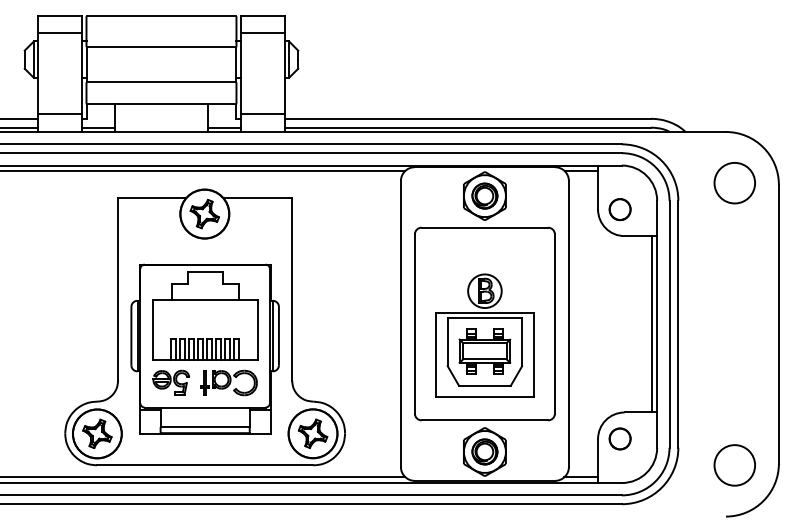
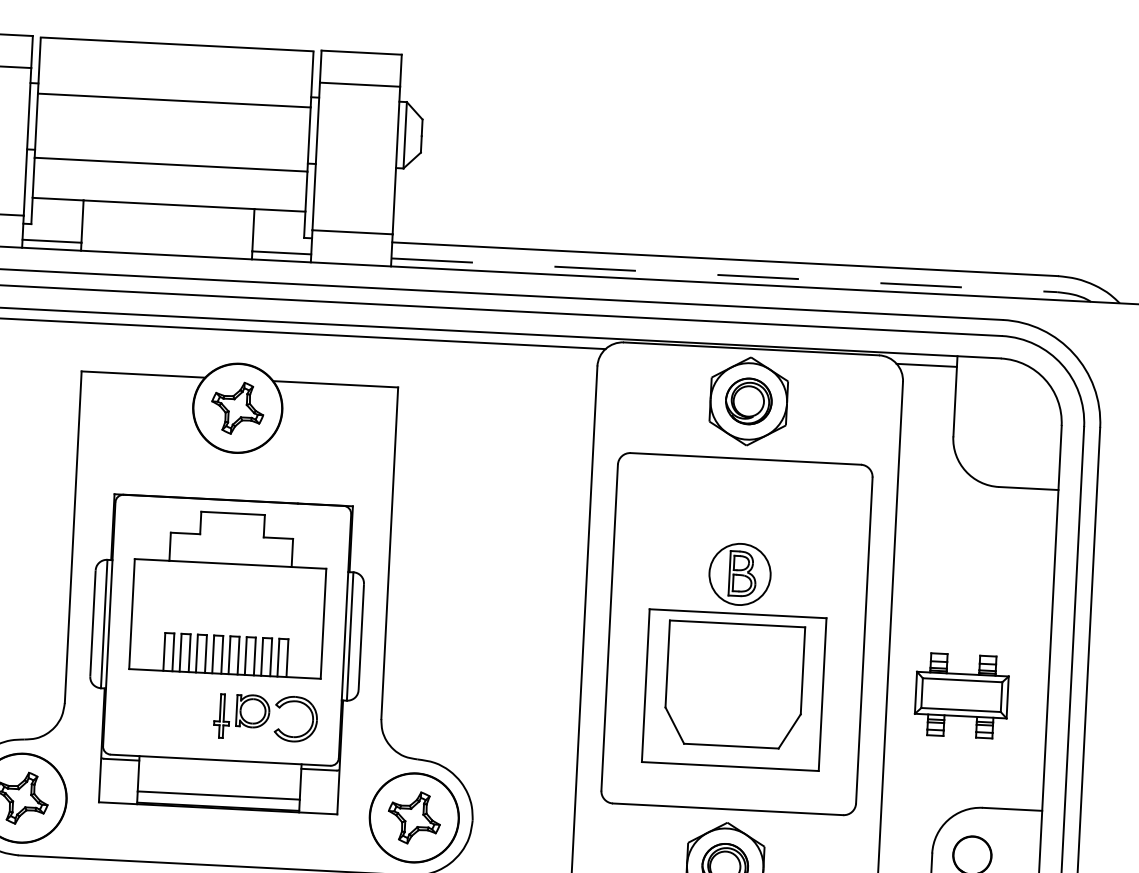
line: (468, 127) -> (725, 275), solid -> dashed
circle: (619, 209) -> (992, 438), removed
line: (652, 324) -> (1041, 650), removed
part: (484, 351) -> (961, 695), moved
part: (171, 382) -> (161, 711), removed

